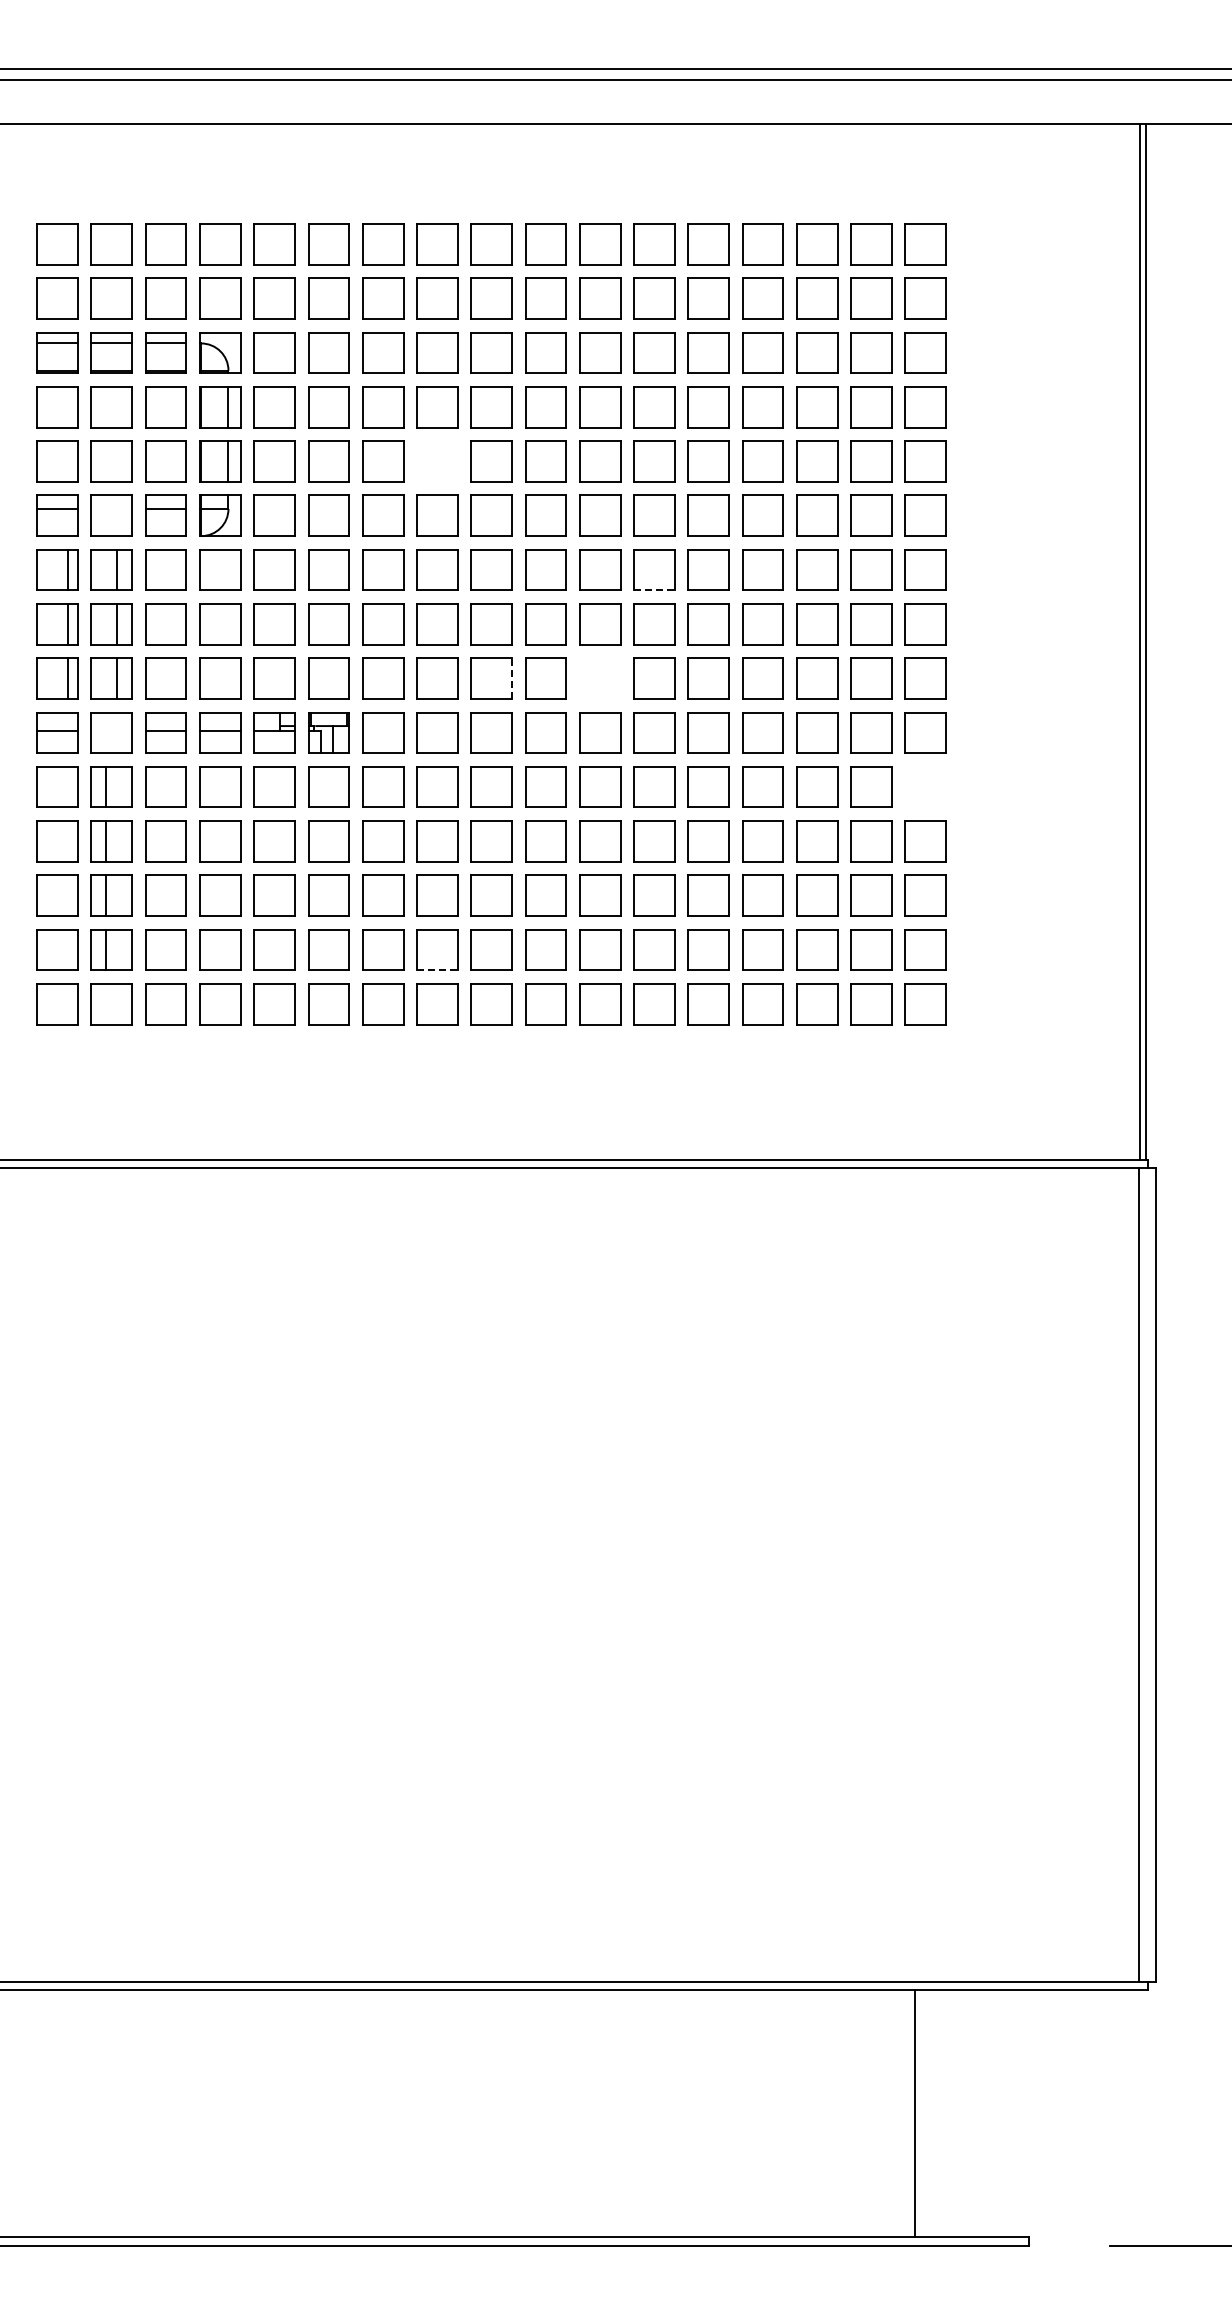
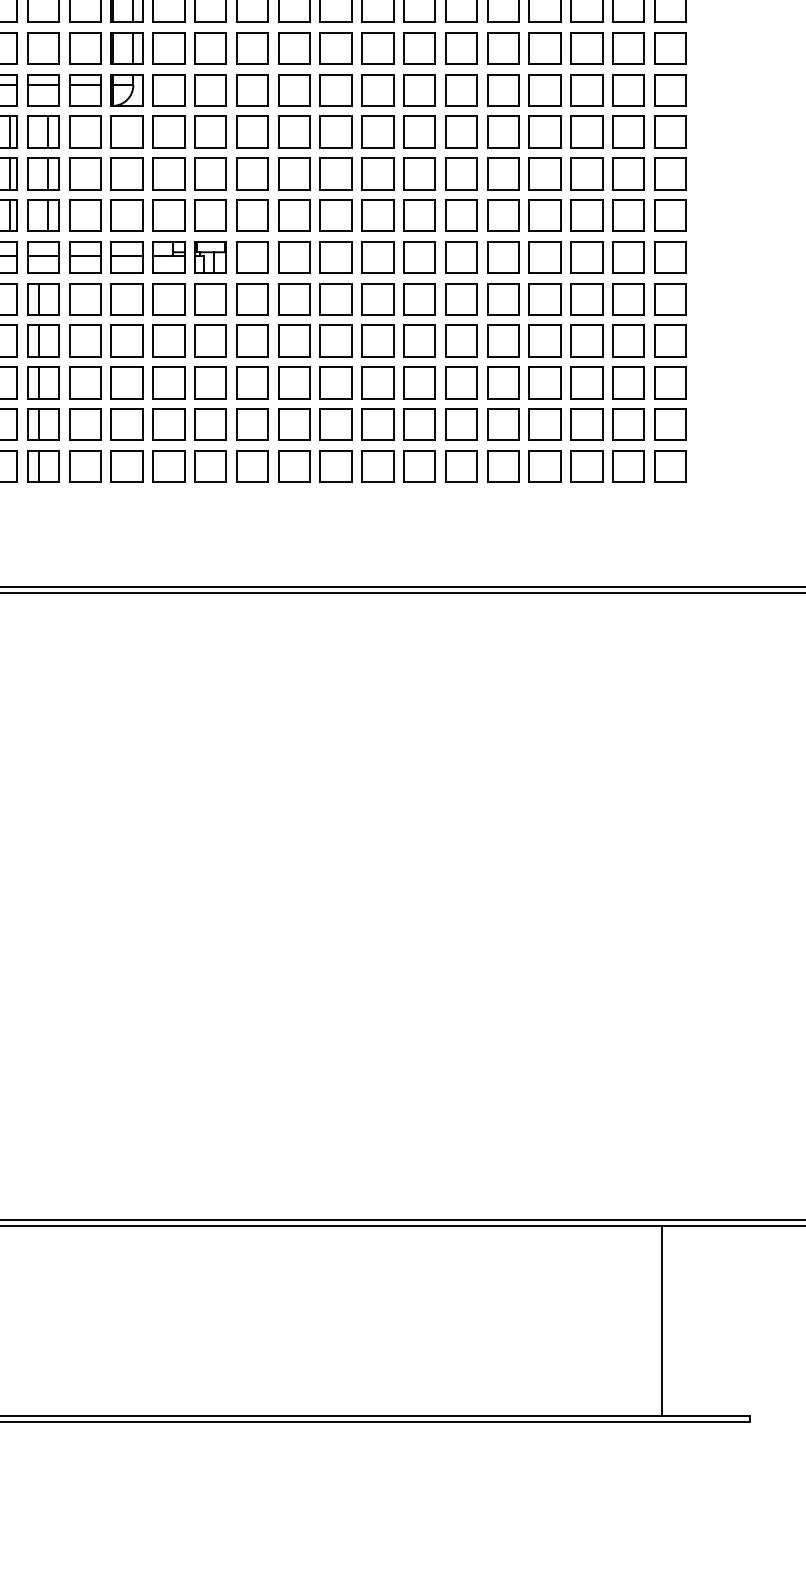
part: (437, 461) -> (294, 48), added
line: (111, 509) -> (43, 85), added
line: (654, 590) -> (461, 147), dashed -> solid
line: (512, 678) -> (352, 215), dashed -> solid
part: (600, 678) -> (419, 215), added
line: (111, 731) -> (43, 256), added
part: (925, 786) -> (670, 298), added
line: (437, 970) -> (294, 440), dashed -> solid
line: (106, 1003) -> (39, 465), added

